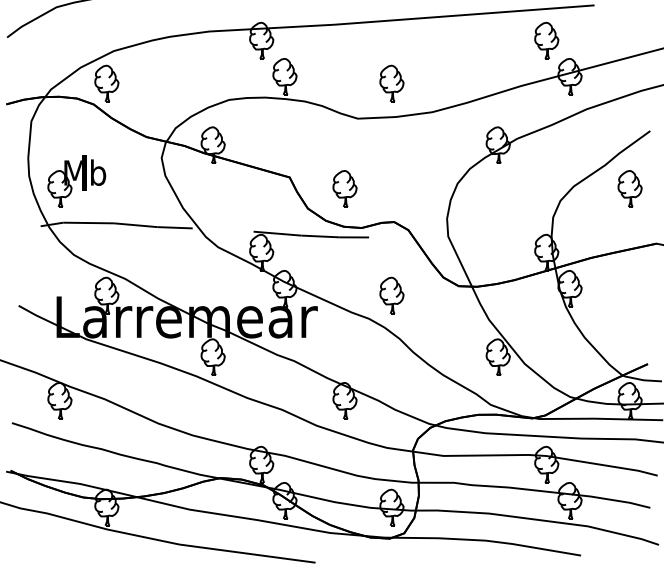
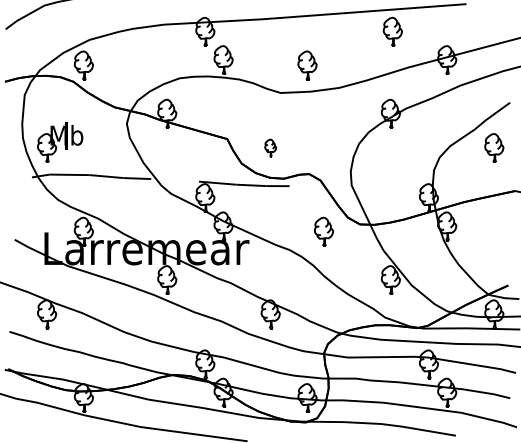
part: (546, 40) -> (392, 31), moved
part: (344, 188) -> (270, 147), size x0.6
part: (391, 295) -> (323, 231), moved

